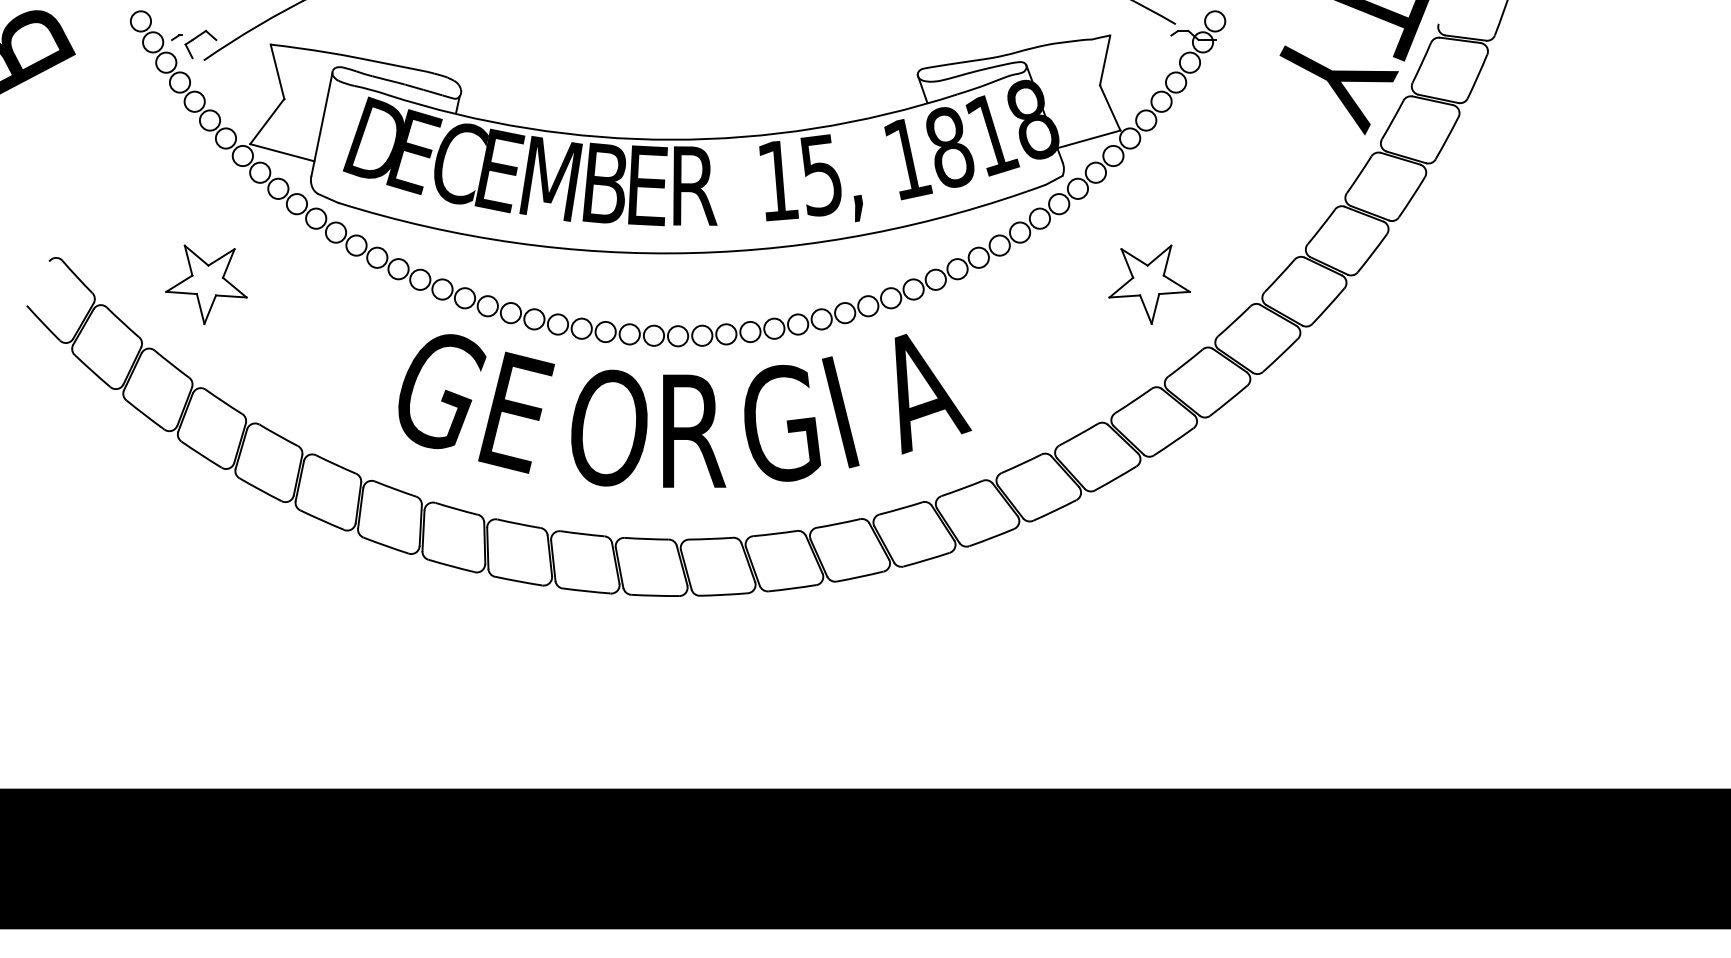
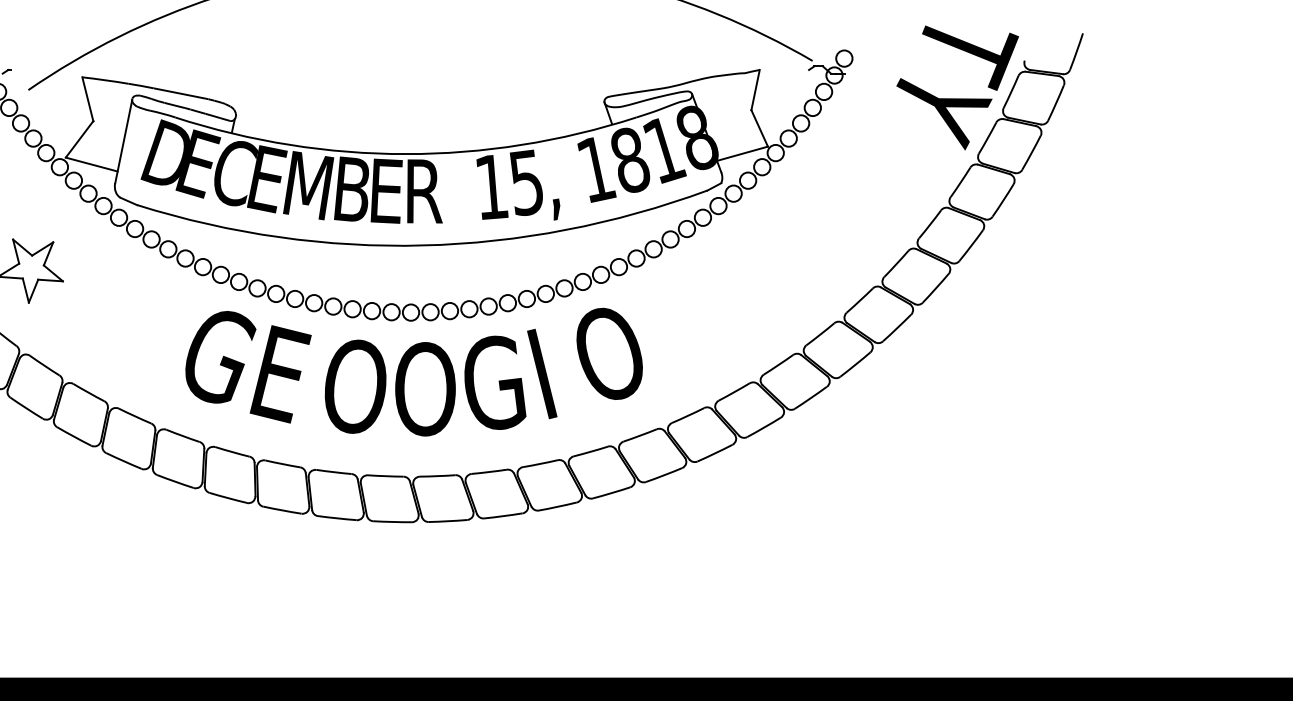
part: (195, 39) -> (21, 73), removed
part: (1149, 284) -> (791, 270), removed
text: (927, 392) -> (612, 358), A -> O
text: (695, 430) -> (425, 388), R -> O

